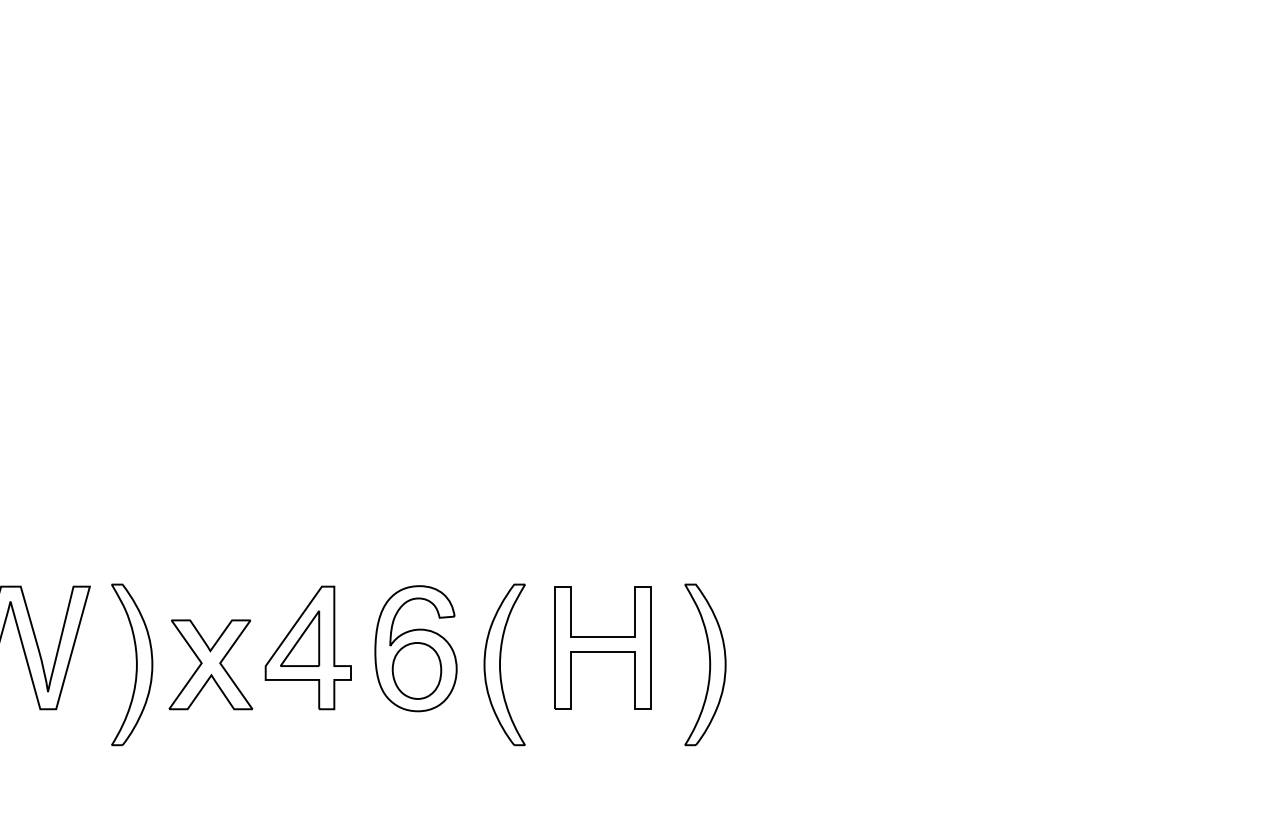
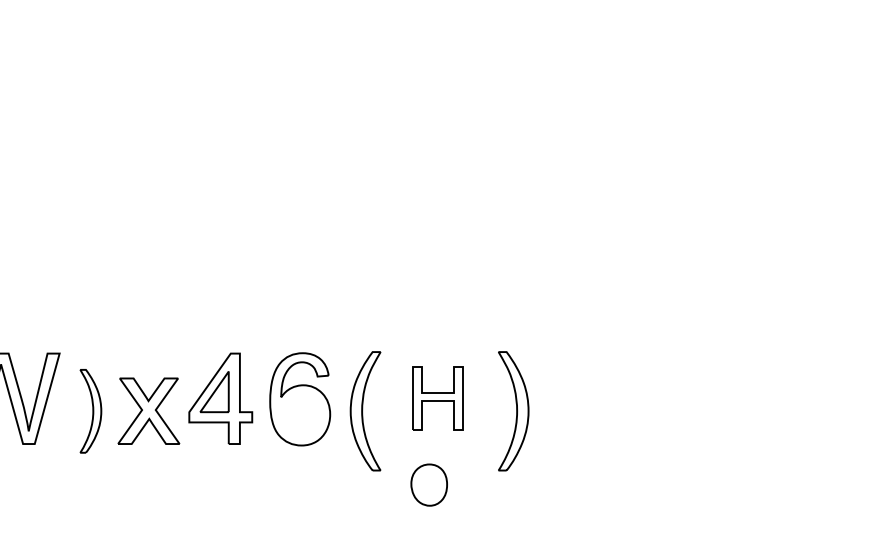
part: (602, 647) -> (437, 398), size x0.7
part: (132, 664) -> (91, 411), size x0.7
part: (416, 670) -> (428, 484), moved

